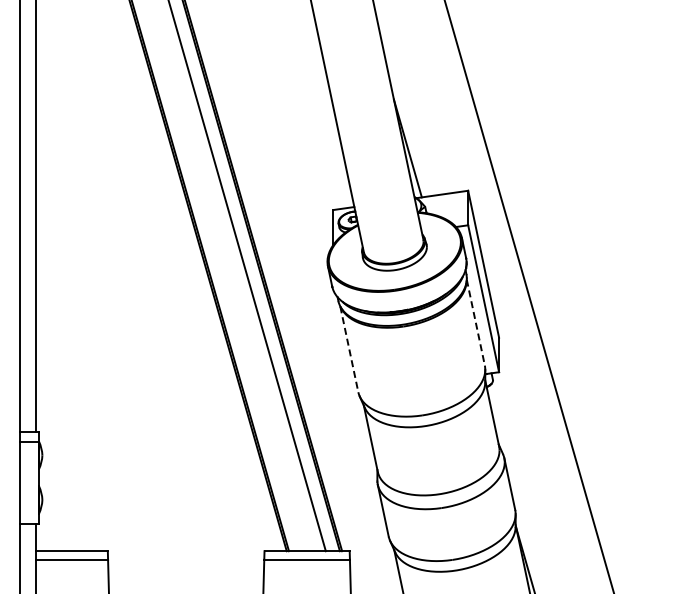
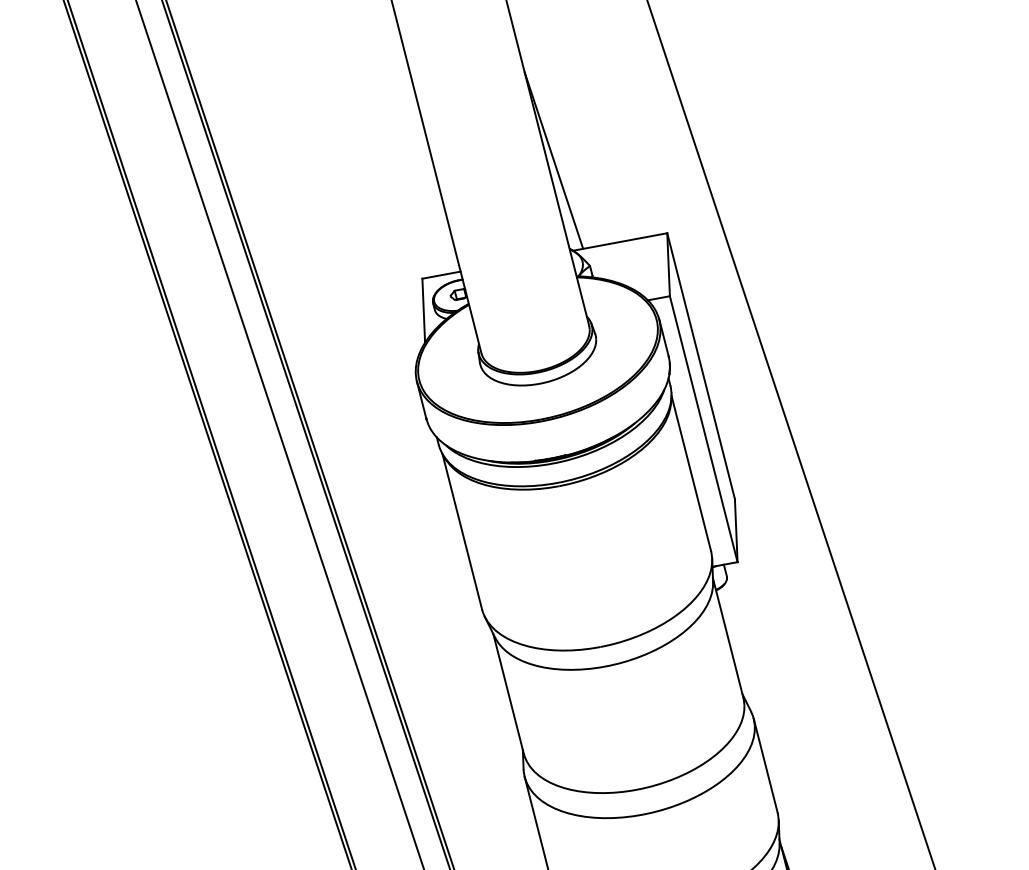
line: (475, 322) -> (690, 473), dashed -> solid
line: (349, 349) -> (462, 532), dashed -> solid

